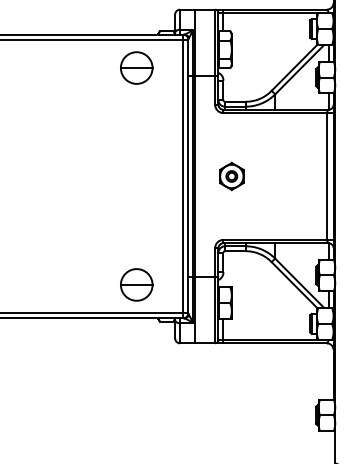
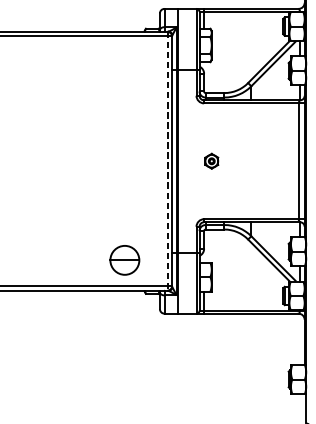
part: (136, 67) -> (124, 61), removed
line: (183, 176) -> (167, 161), solid -> dashed
part: (231, 176) -> (211, 161), size x0.6

